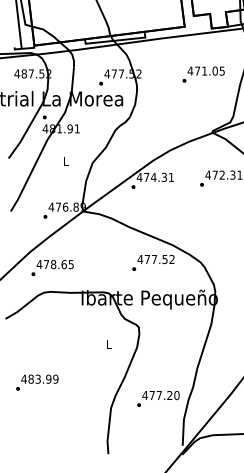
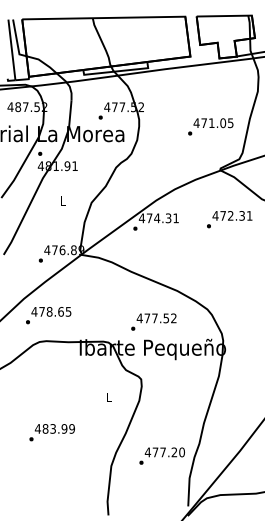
text: (203, 74) -> (210, 126), moved
text: (153, 262) -> (153, 321), moved
text: (36, 382) -> (51, 432), moved

